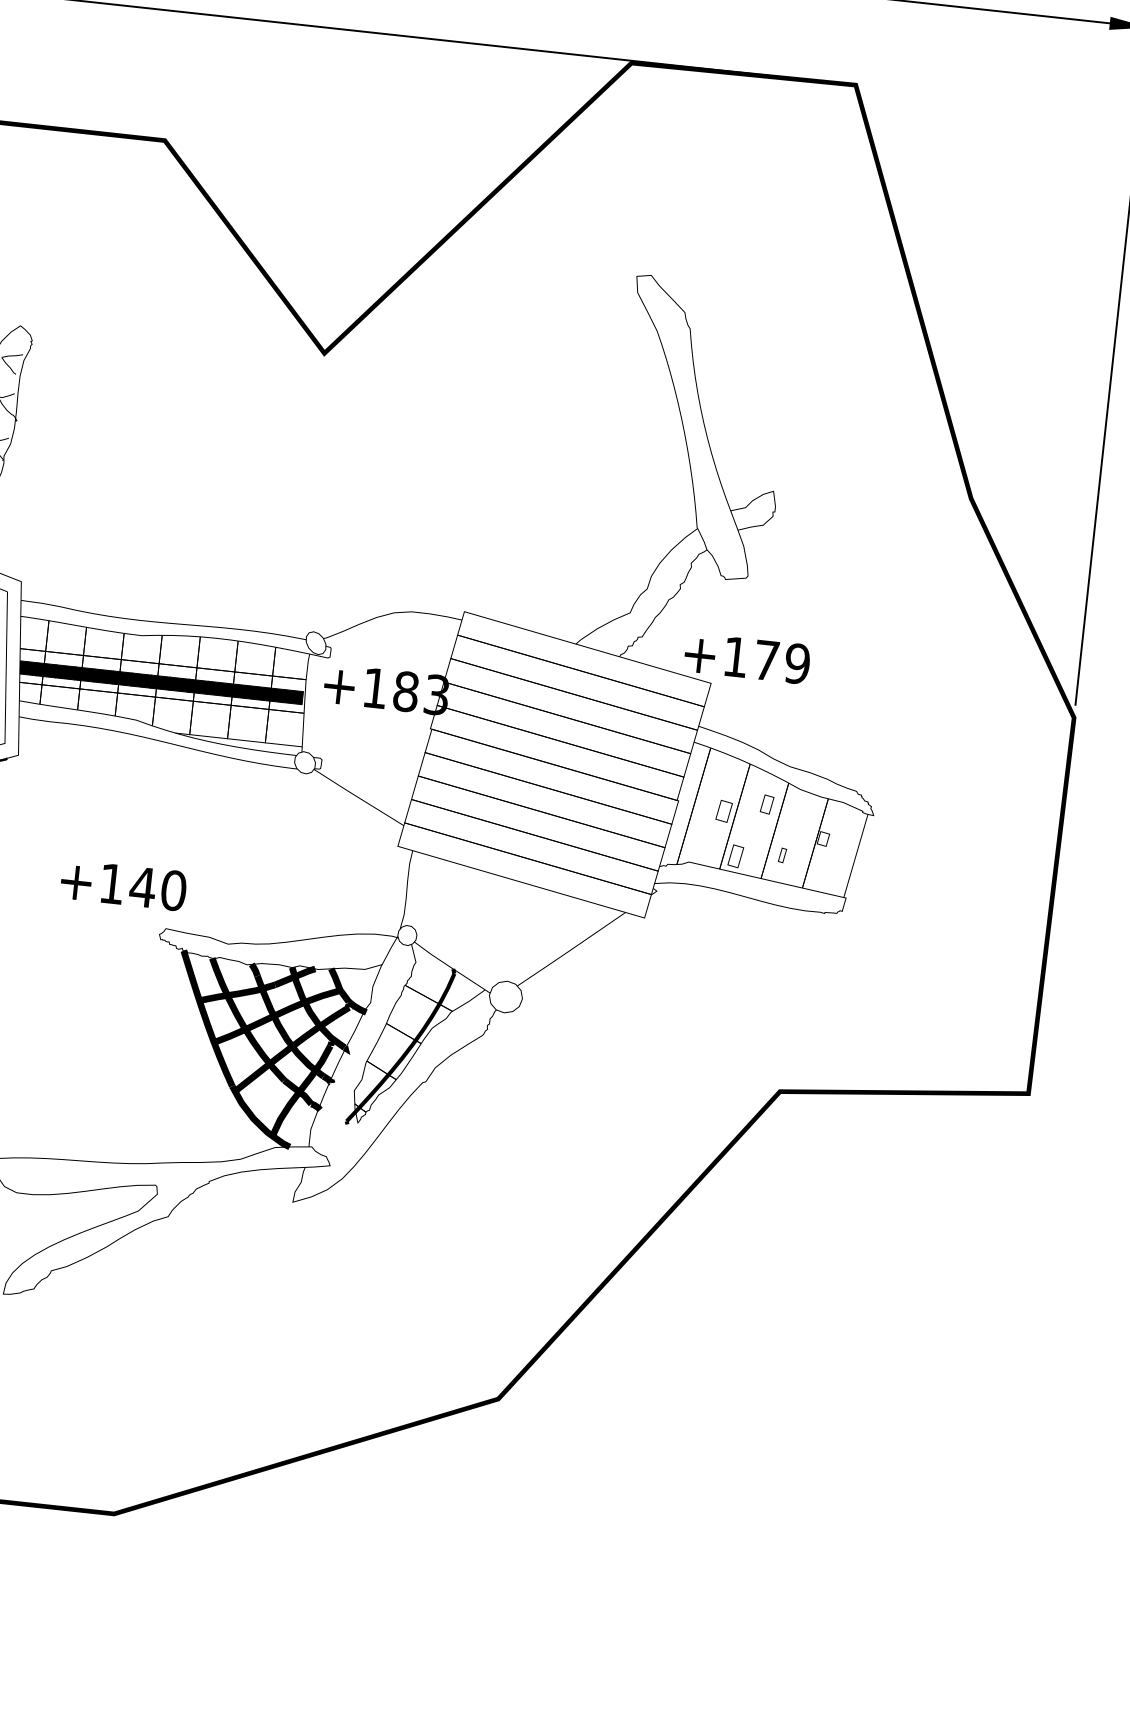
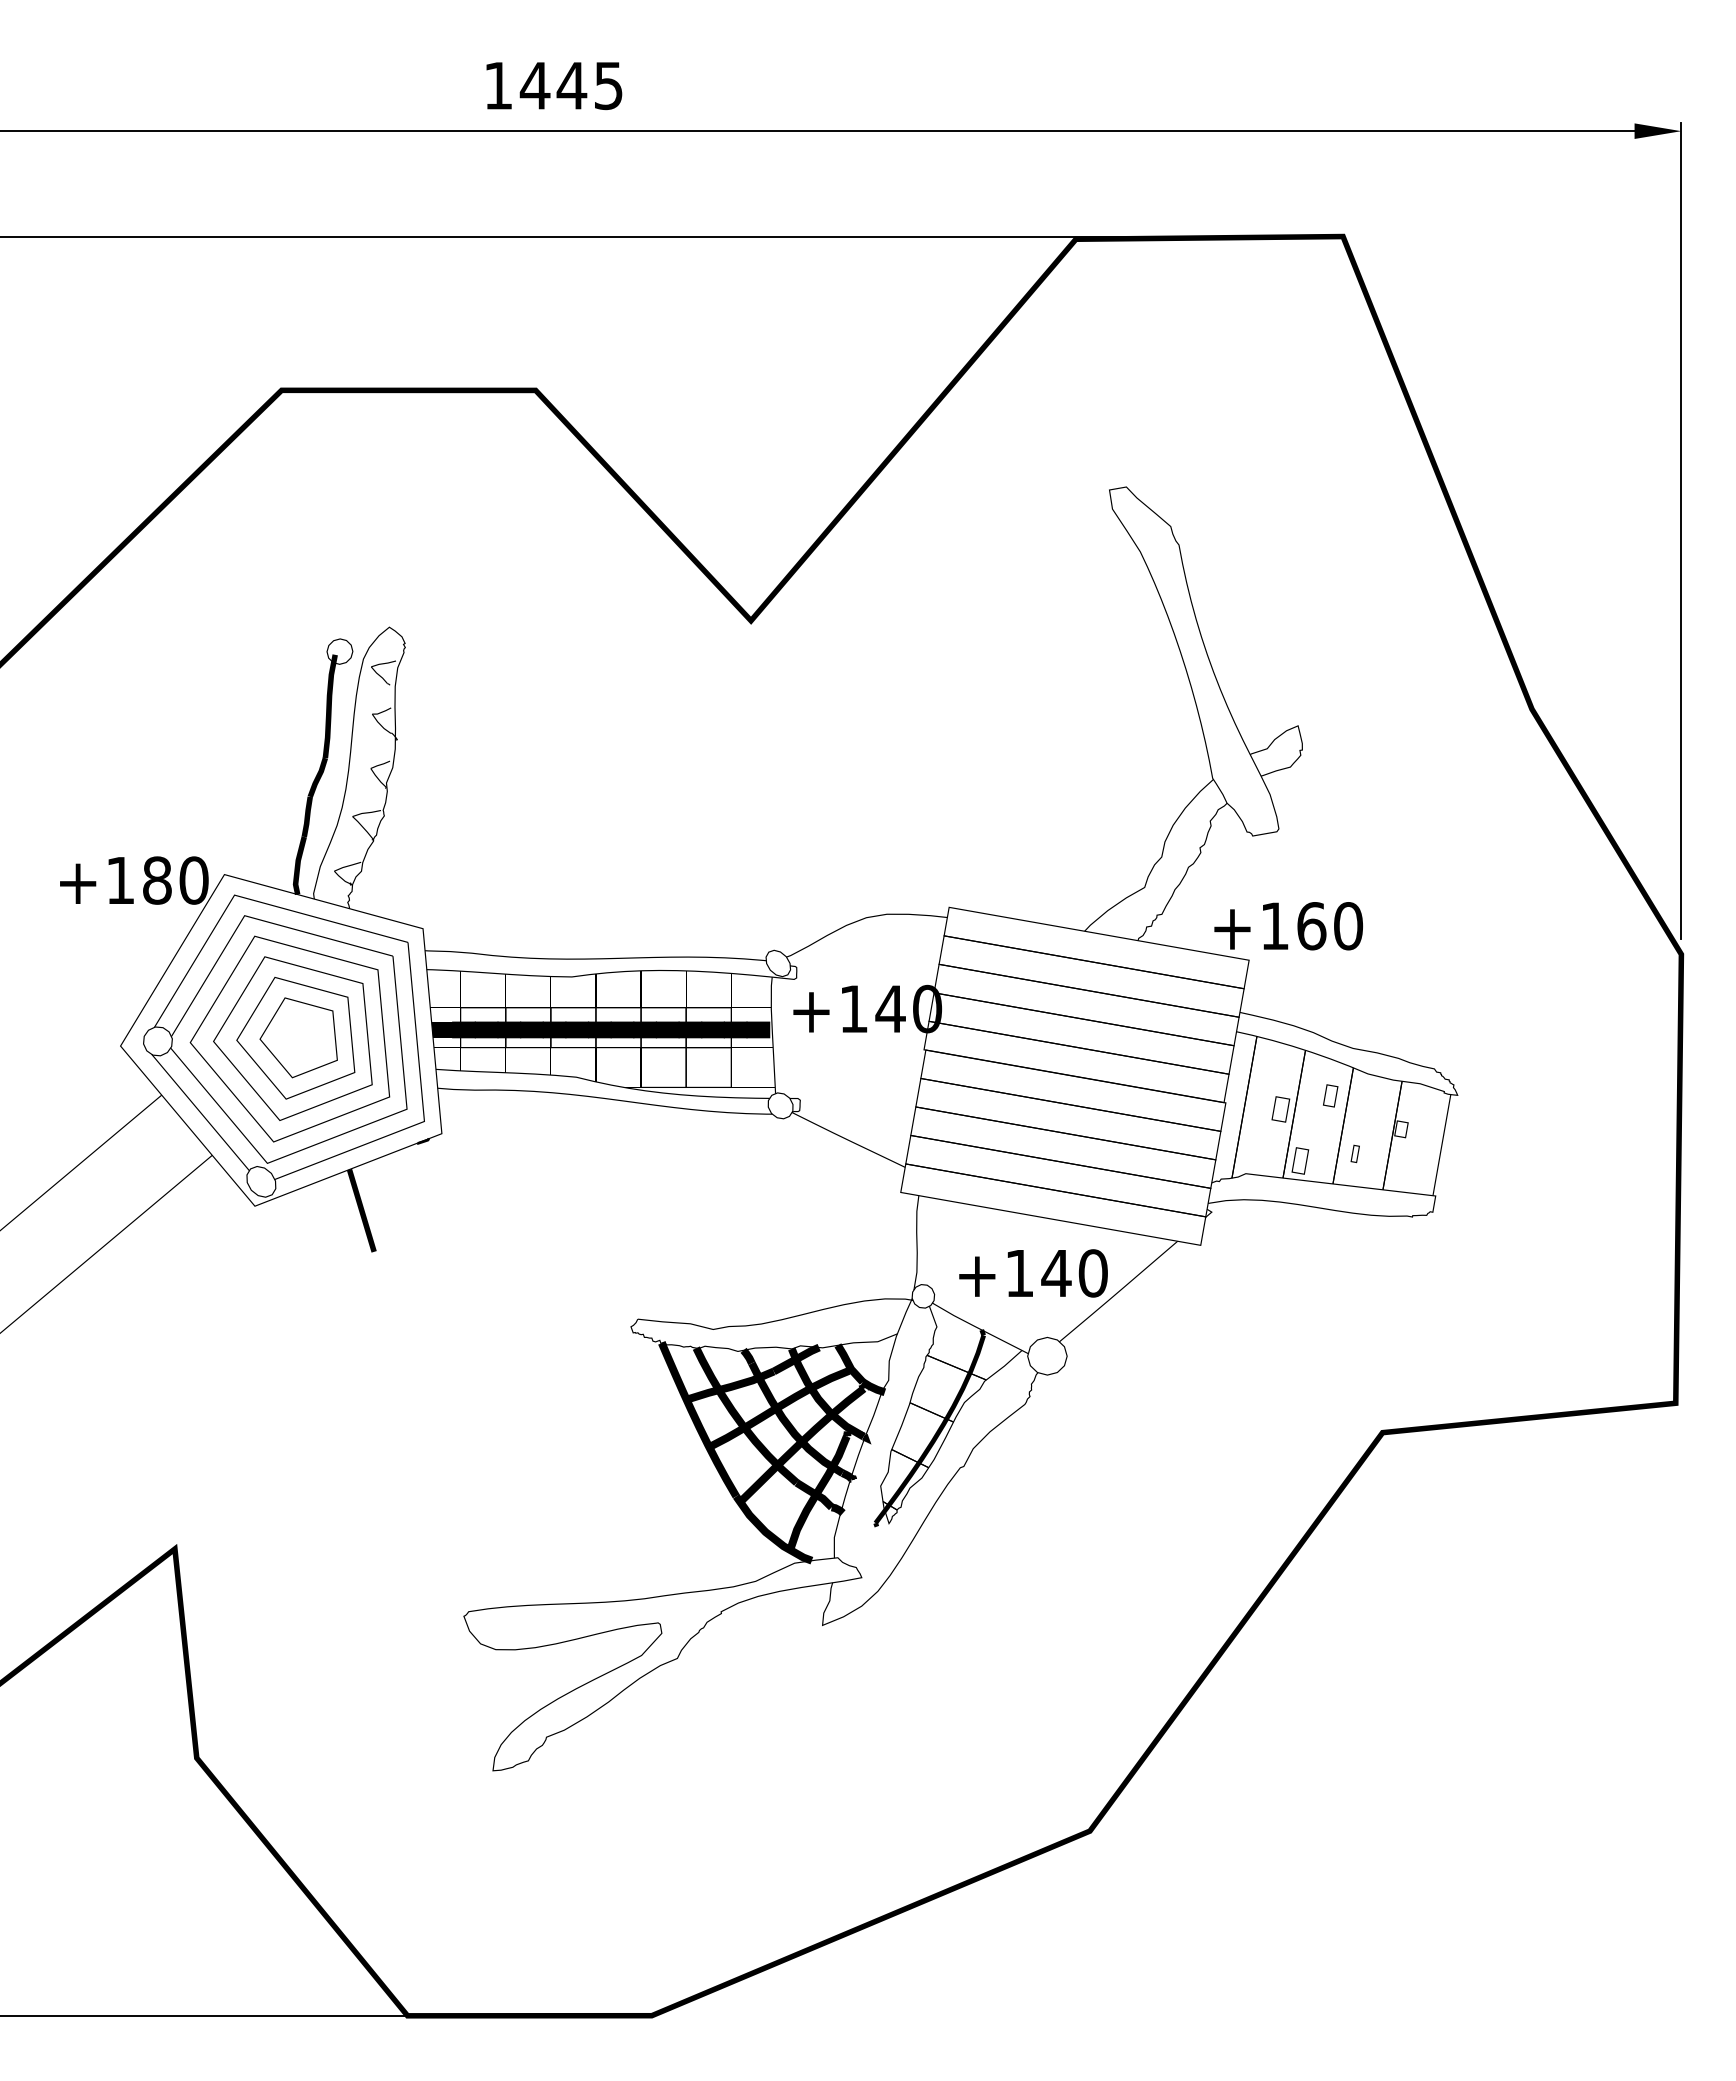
text: (782, 662) -> (1330, 926), +179 -> +160
text: (421, 692) -> (908, 1008), +183 -> +140
text: (123, 885) -> (1033, 1273), moved

